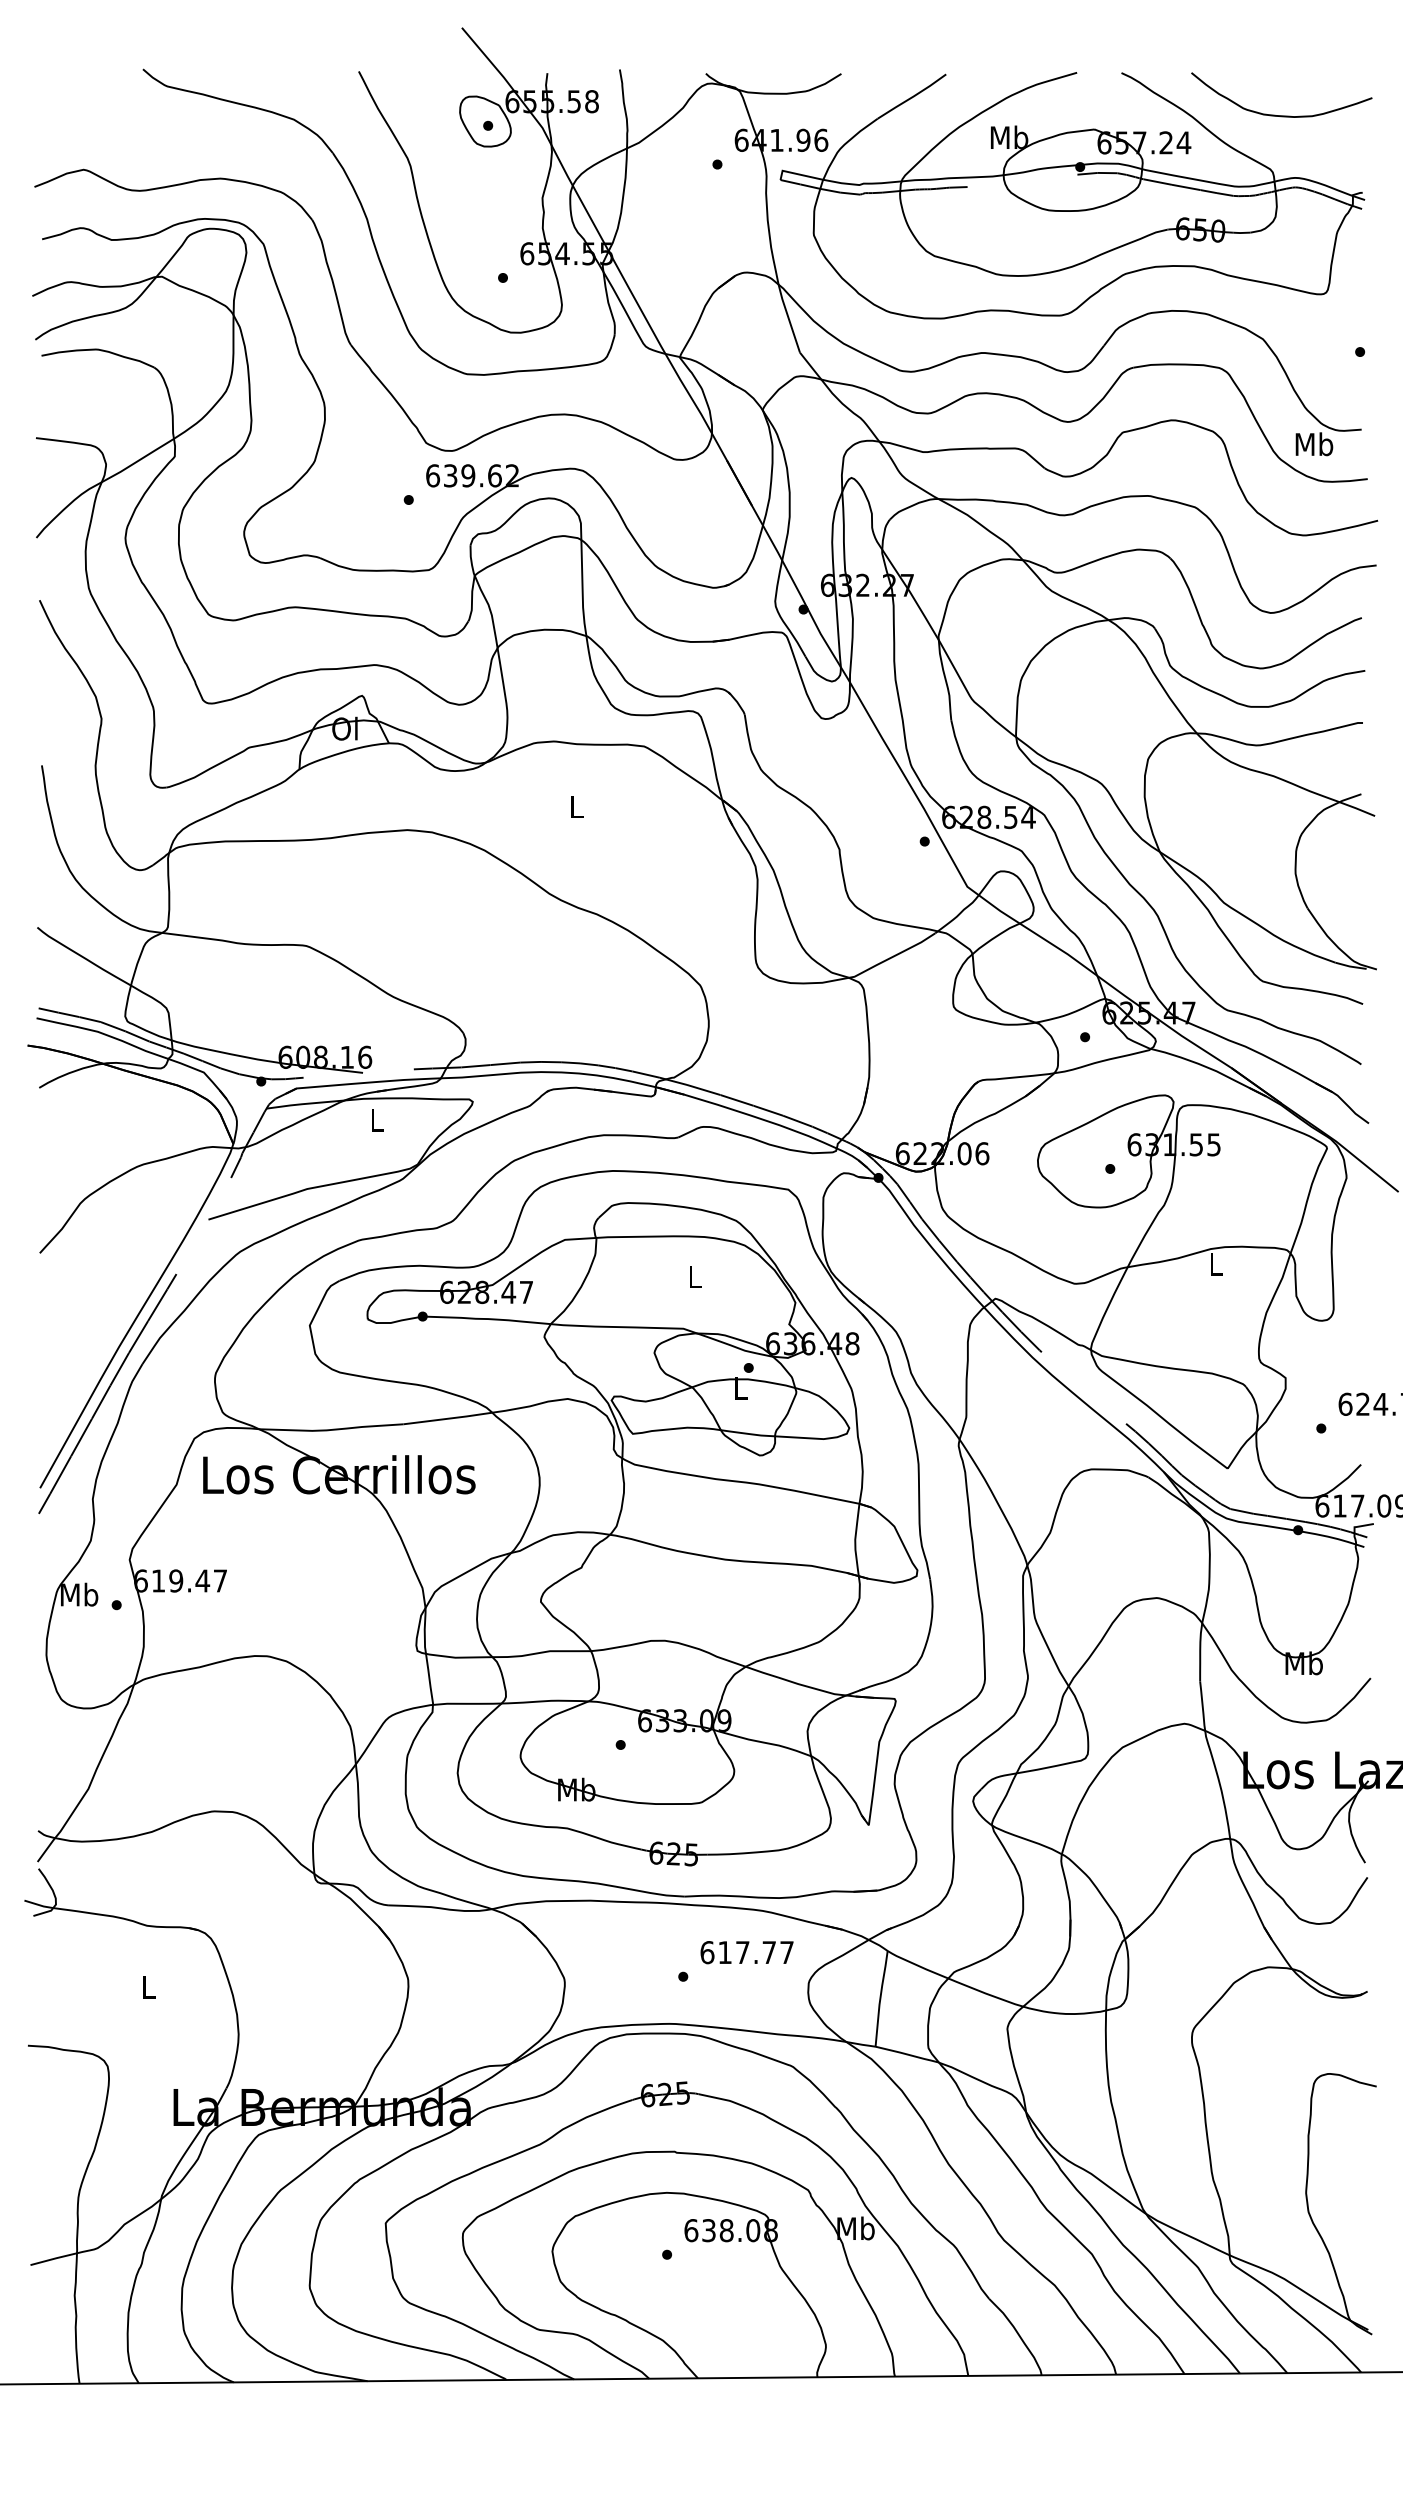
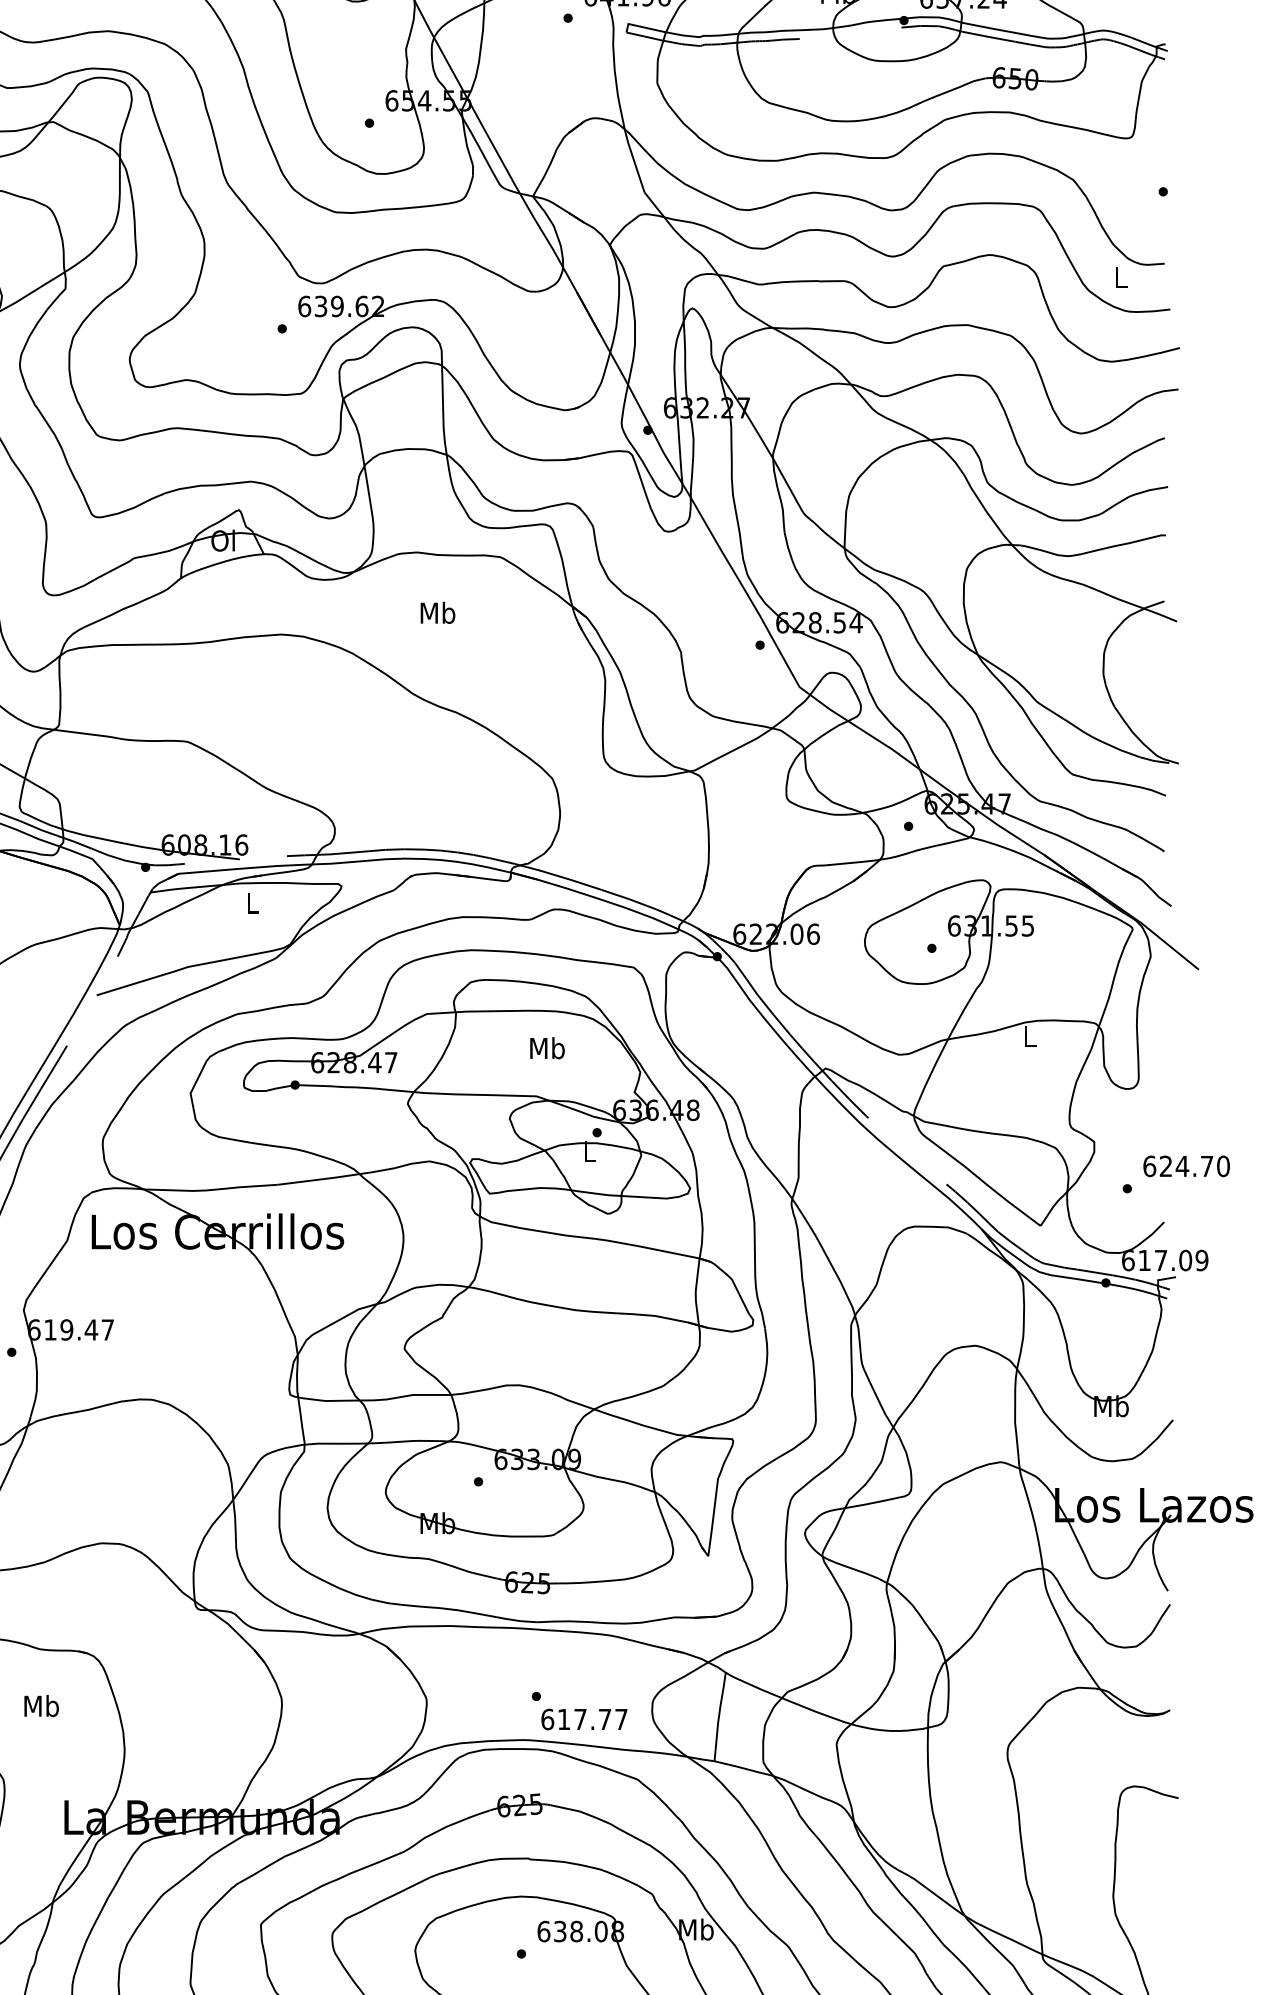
text: (1314, 444) -> (1121, 277), Mb -> L
text: (576, 806) -> (437, 612), L -> Mb
text: (694, 1276) -> (546, 1047), L -> Mb
text: (746, 1952) -> (583, 1719), moved
text: (148, 1986) -> (41, 1705), L -> Mb

